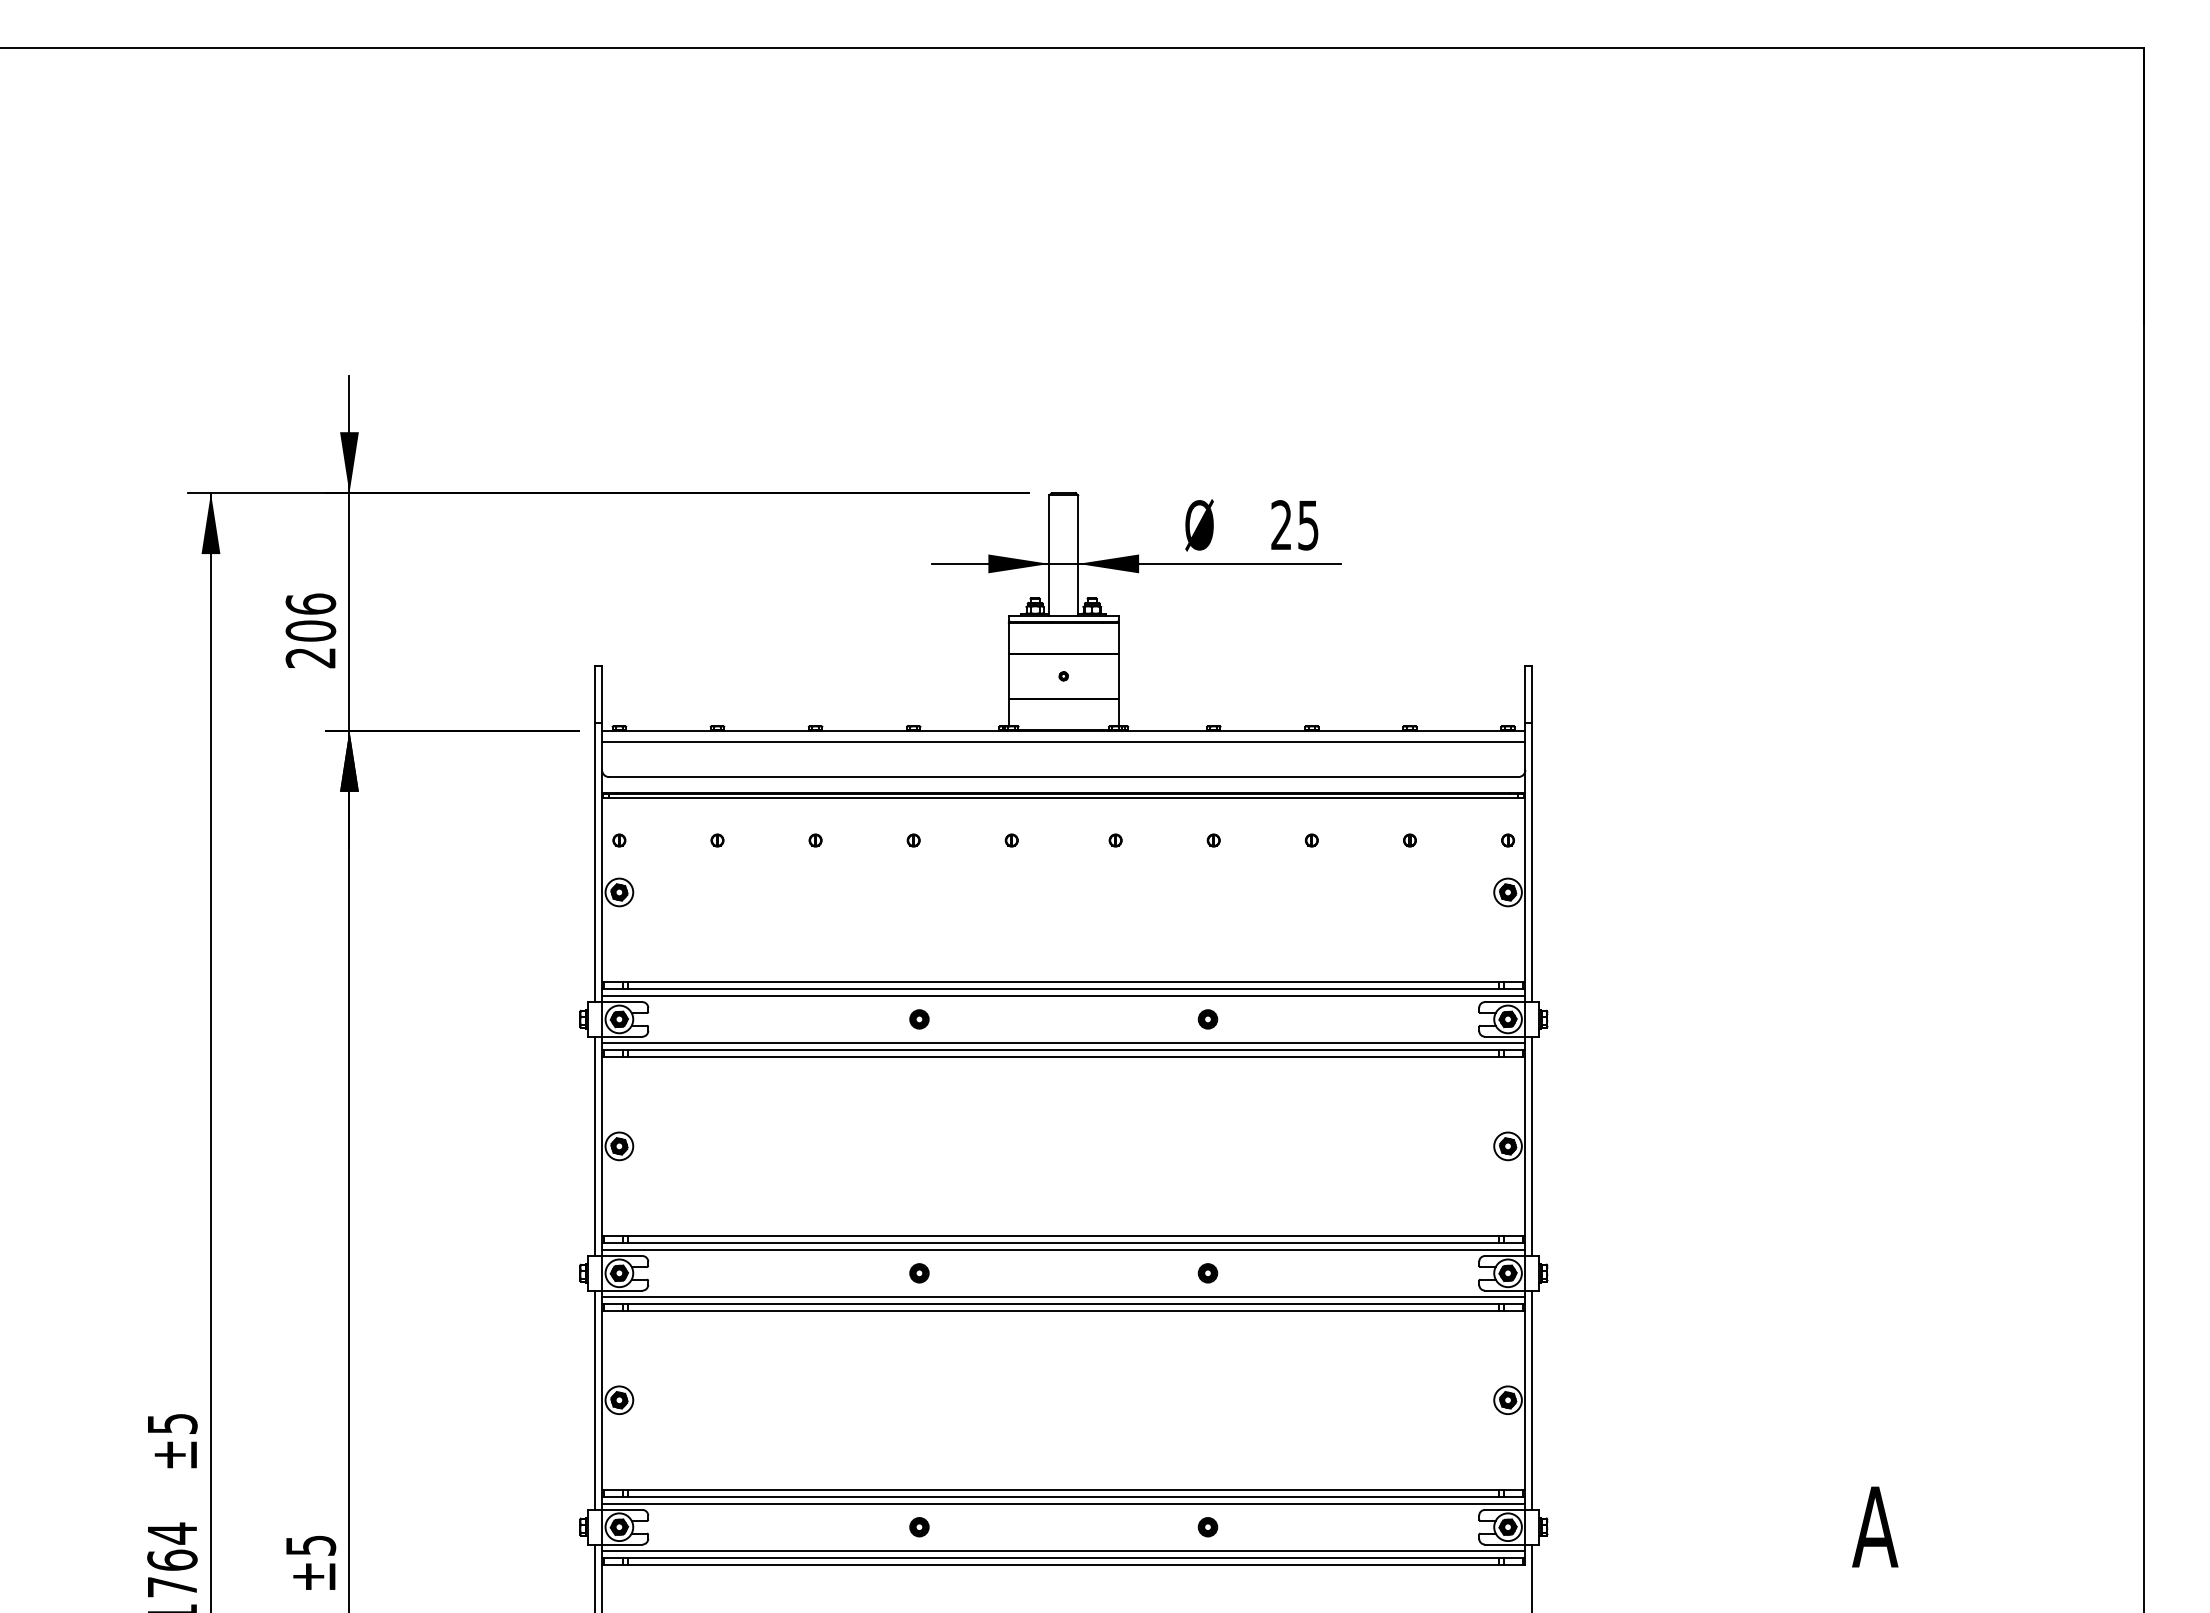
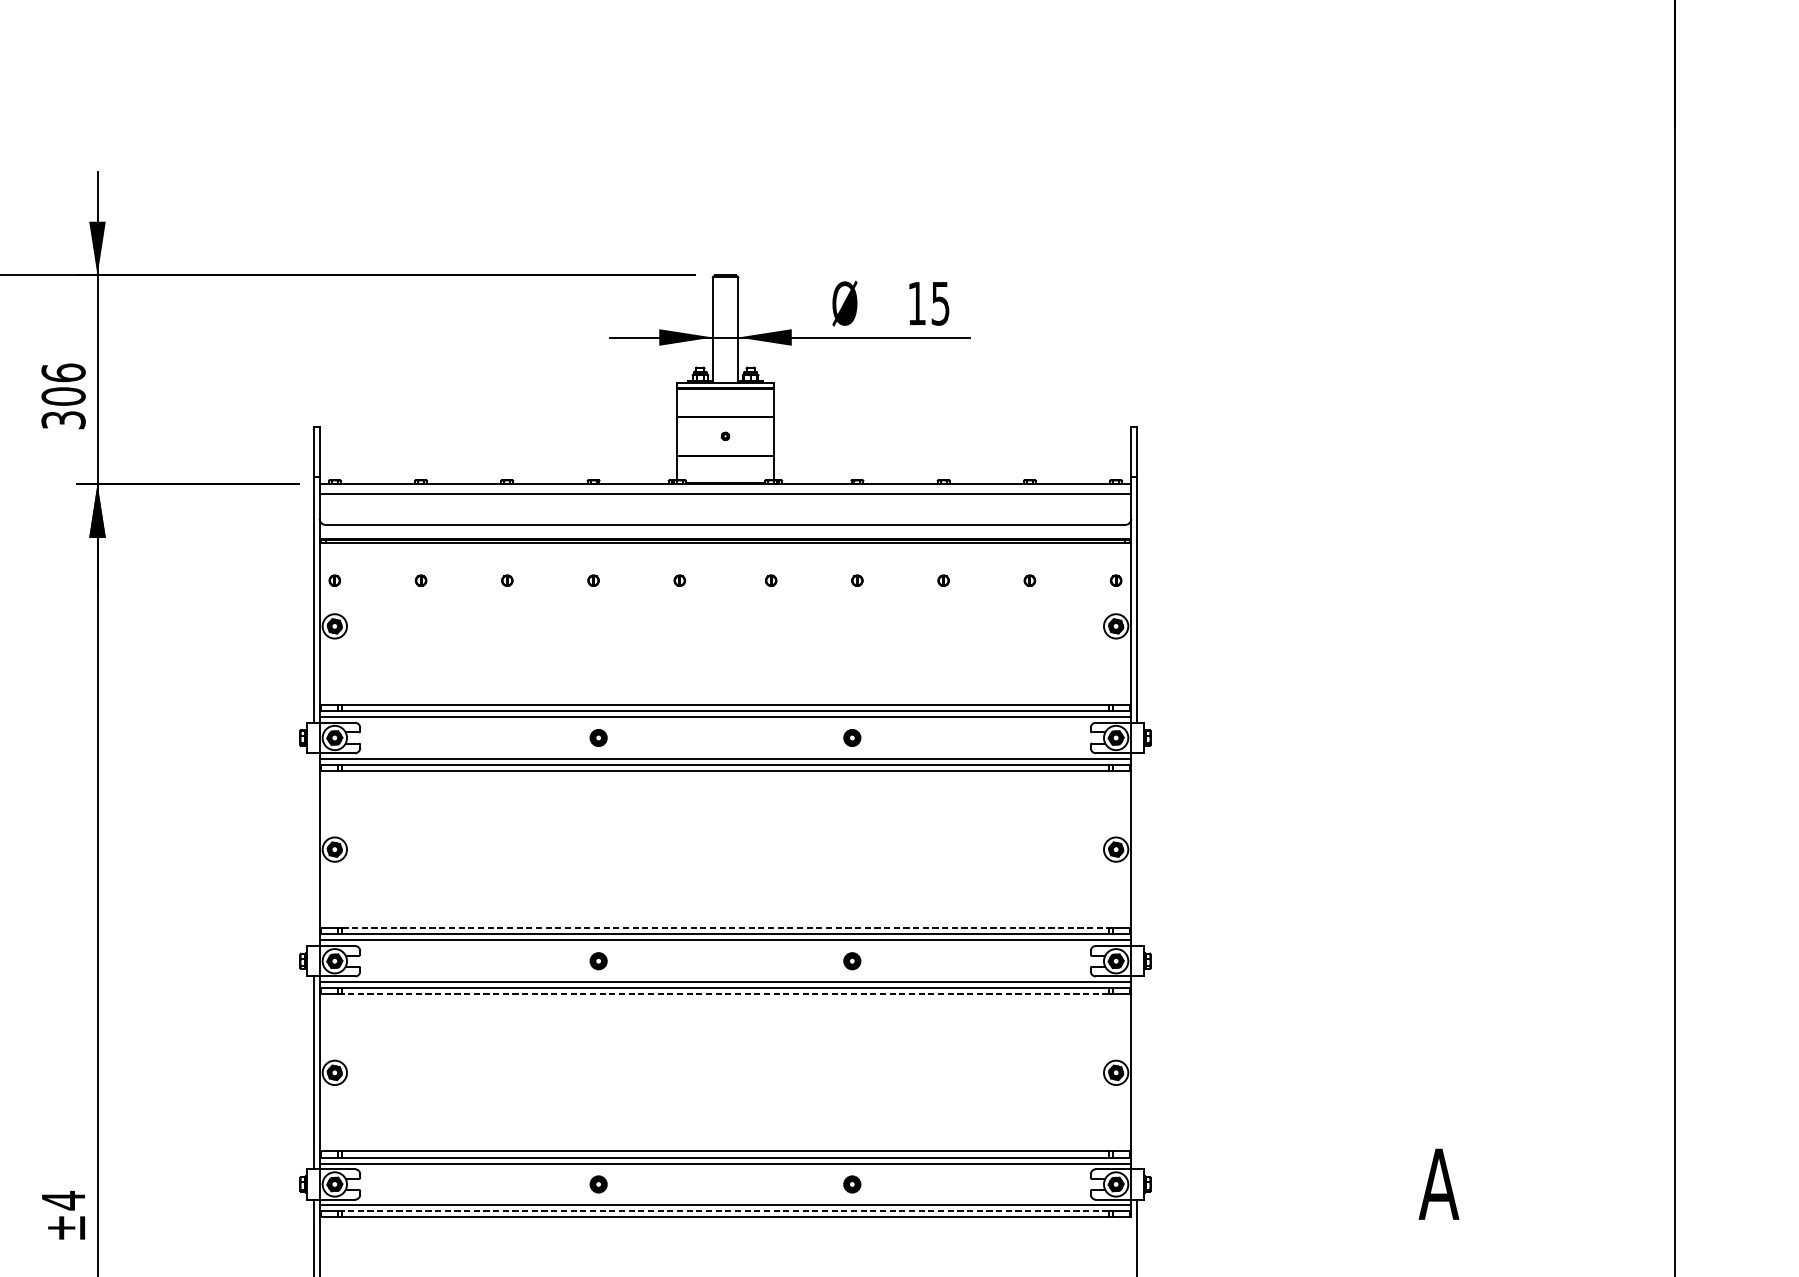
text: (1281, 524) -> (916, 302), 25 -> 15
text: (310, 658) -> (63, 420), 206 -> 306
line: (595, 1146) -> (313, 849), removed
line: (1532, 1146) -> (1137, 849), removed
line: (1063, 1235) -> (725, 927), solid -> dashed
line: (1063, 1310) -> (725, 993), solid -> dashed
line: (1532, 1399) -> (1137, 1072), removed
text: (311, 1545) -> (64, 1200), ±5 -> ±4
line: (1063, 1557) -> (725, 1211), solid -> dashed

